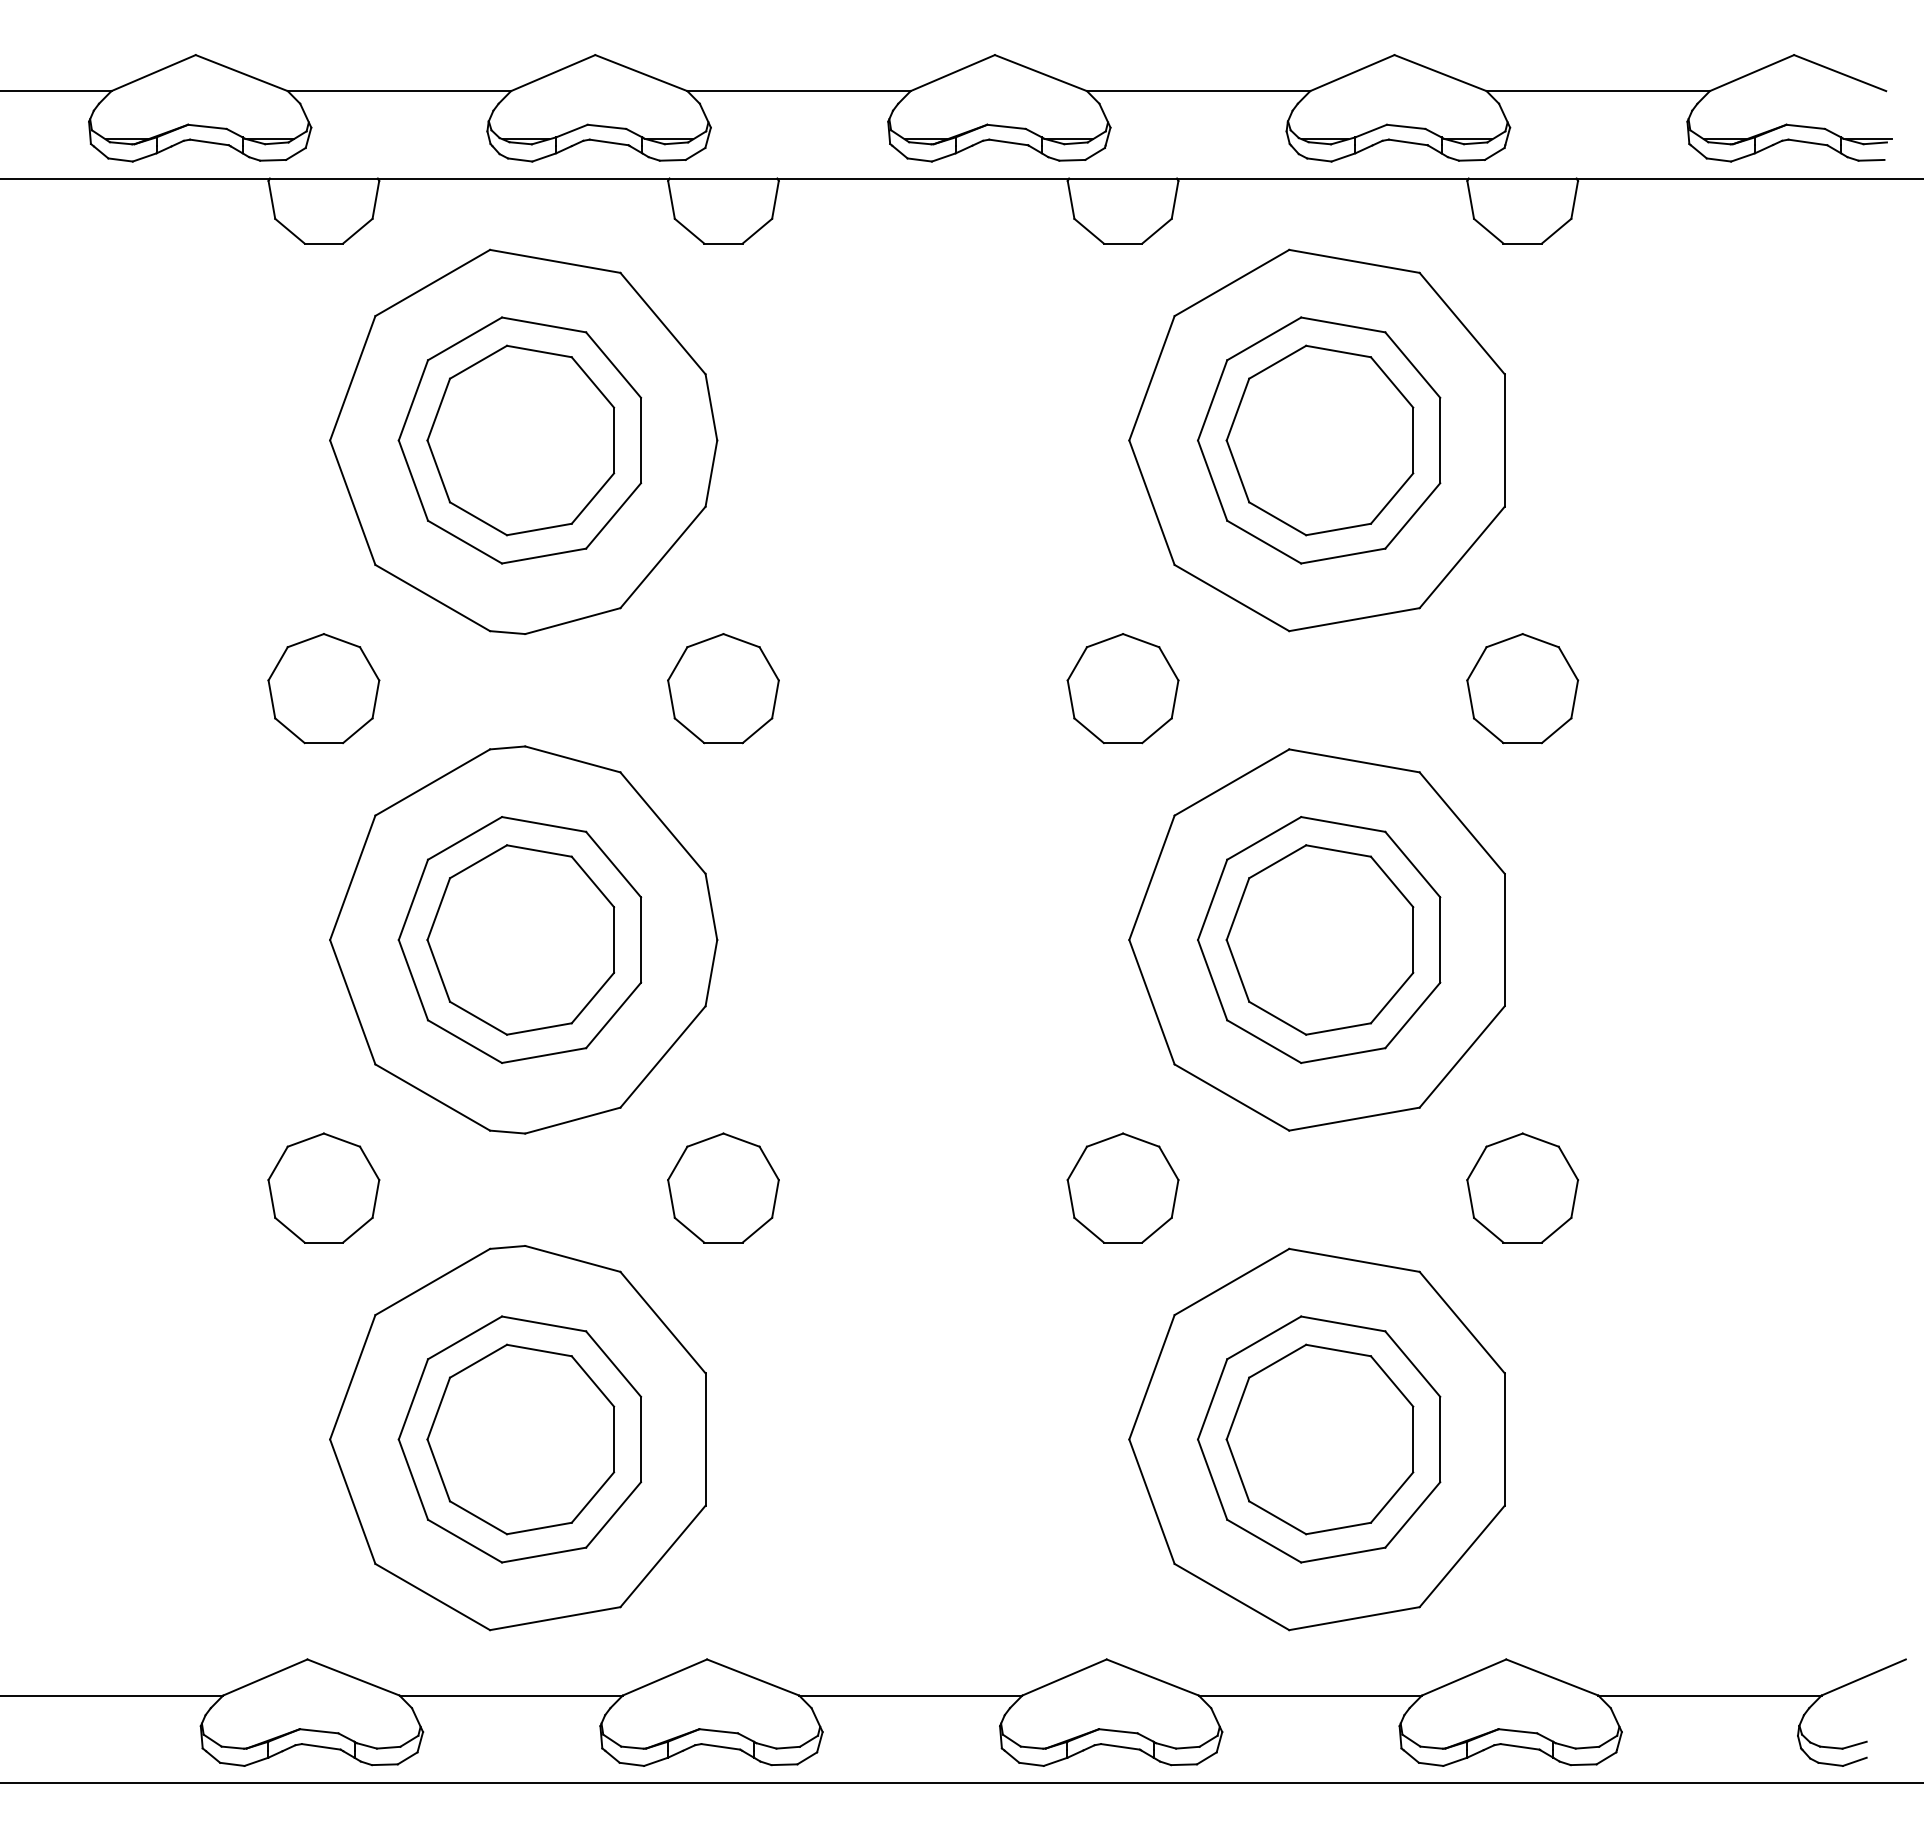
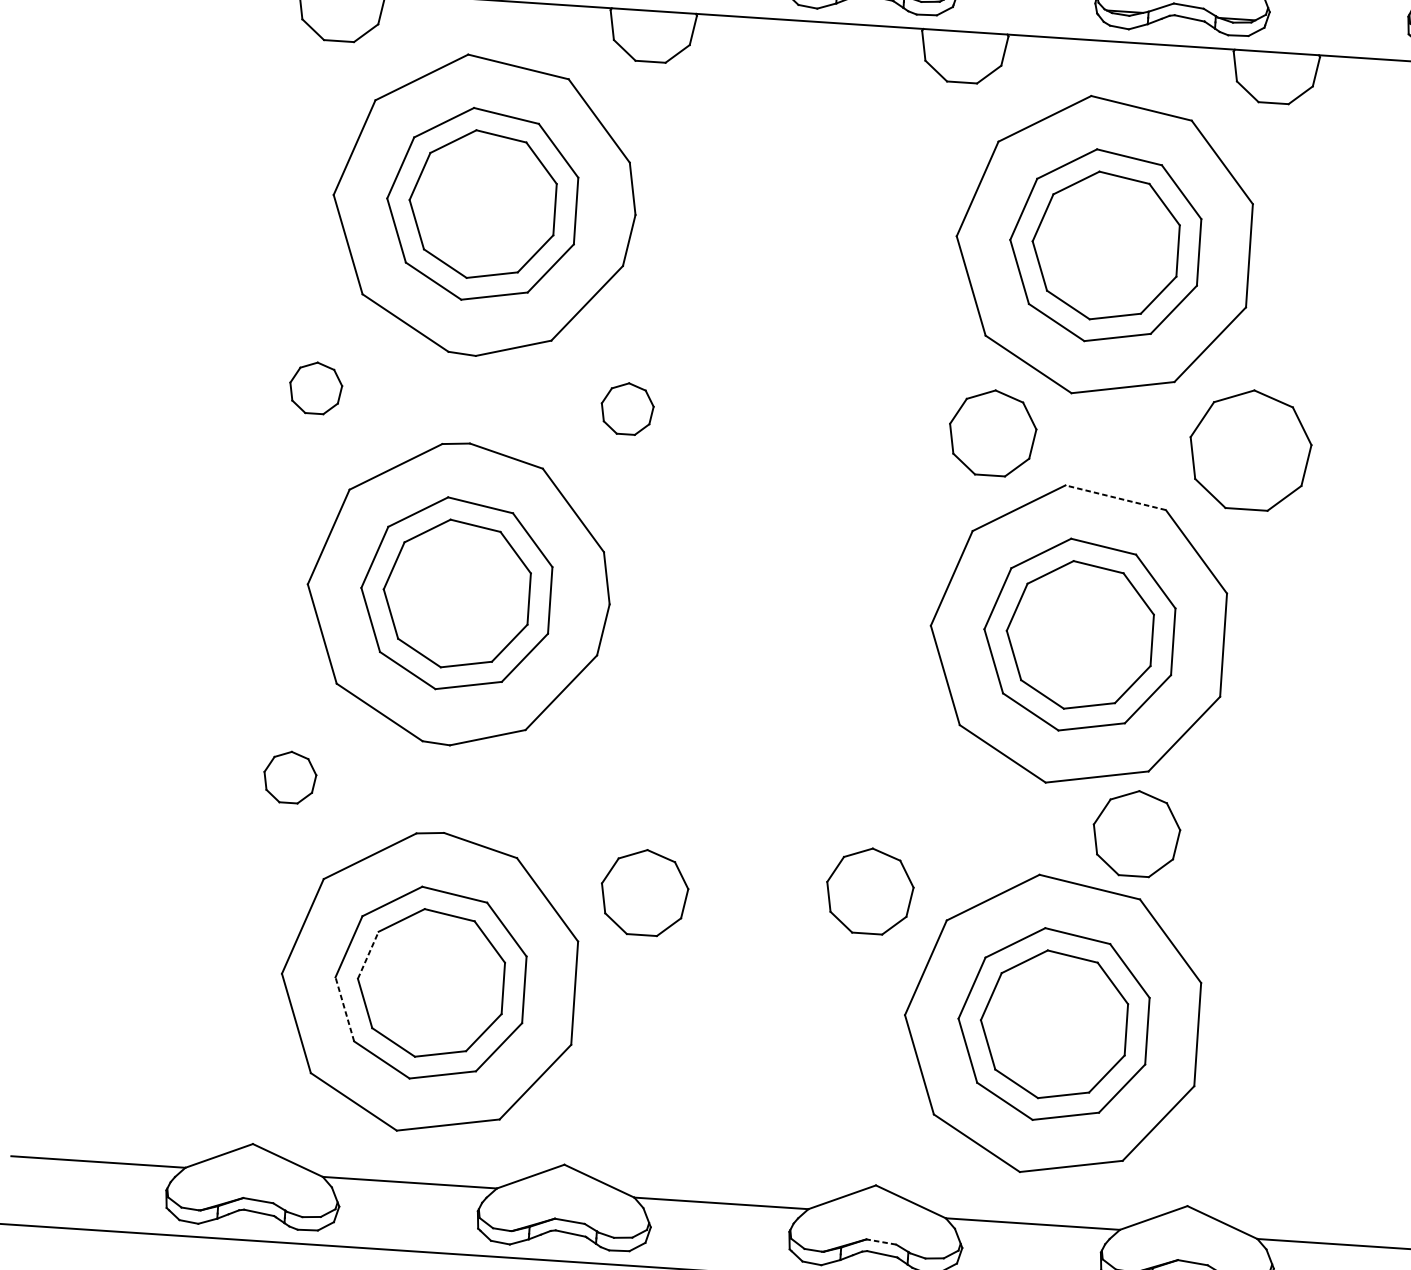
part: (323, 688) -> (315, 387), size x0.6
part: (723, 688) -> (627, 408), size x0.6
part: (1122, 688) -> (992, 432), moved
part: (1522, 688) -> (1250, 450), size x1.4
line: (1353, 760) -> (1114, 497), solid -> dashed
part: (323, 1187) -> (289, 776), size x0.6
part: (723, 1187) -> (644, 892), moved
part: (1122, 1187) -> (869, 890), moved
part: (1522, 1187) -> (1136, 833), moved
line: (438, 1408) -> (368, 955), solid -> dashed
line: (413, 1479) -> (344, 1009), solid -> dashed
line: (1117, 1731) -> (880, 1242), solid -> dashed

